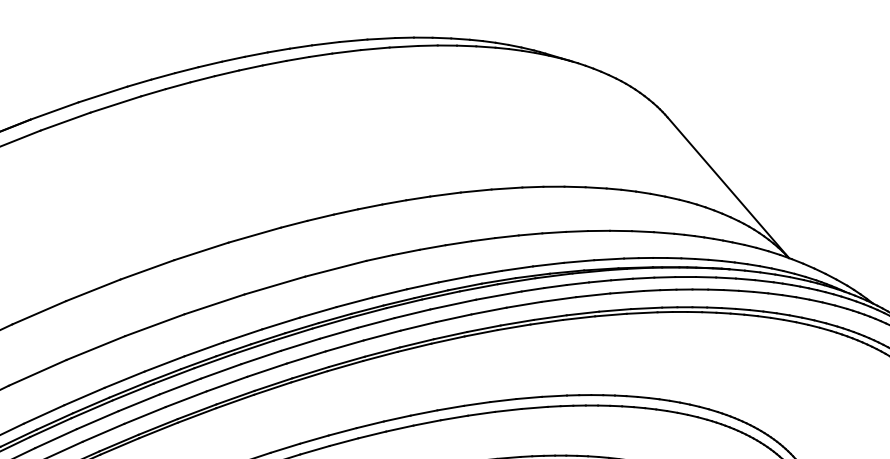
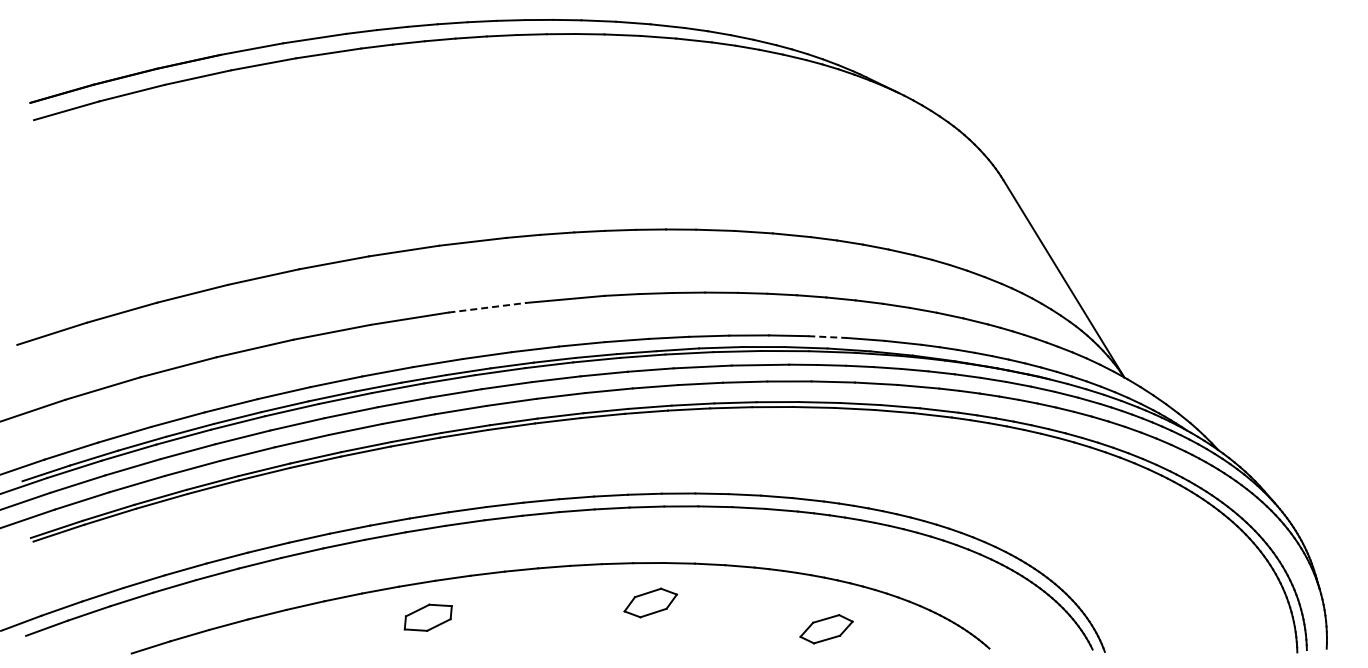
line: (549, 264) -> (828, 337), solid -> dashed
line: (274, 285) -> (487, 307), solid -> dashed

